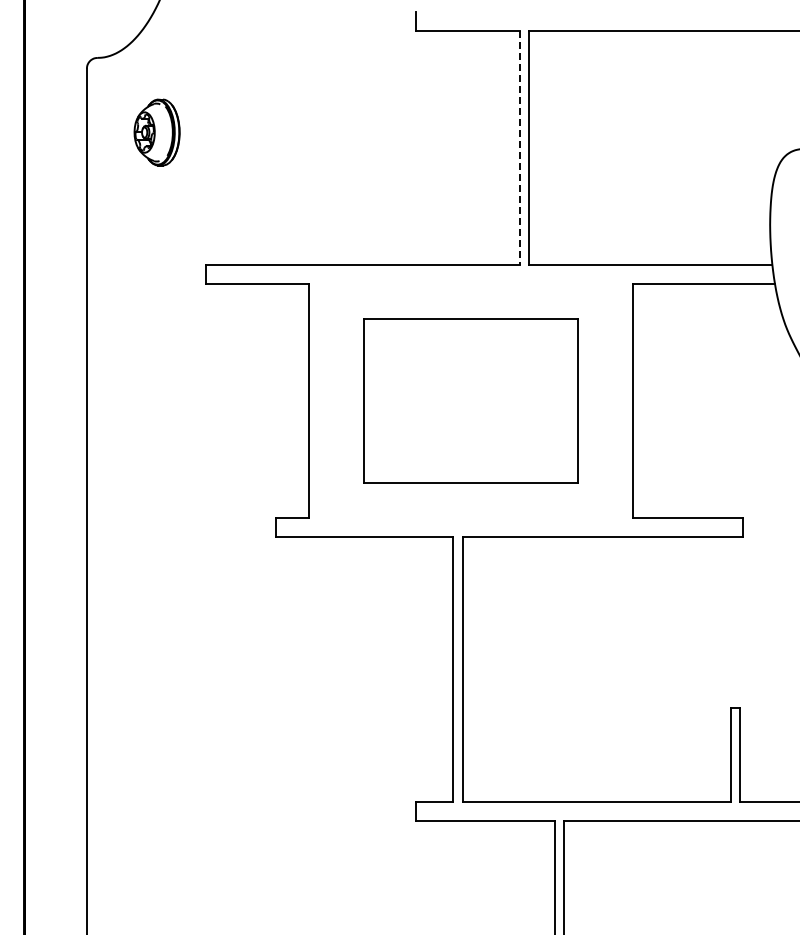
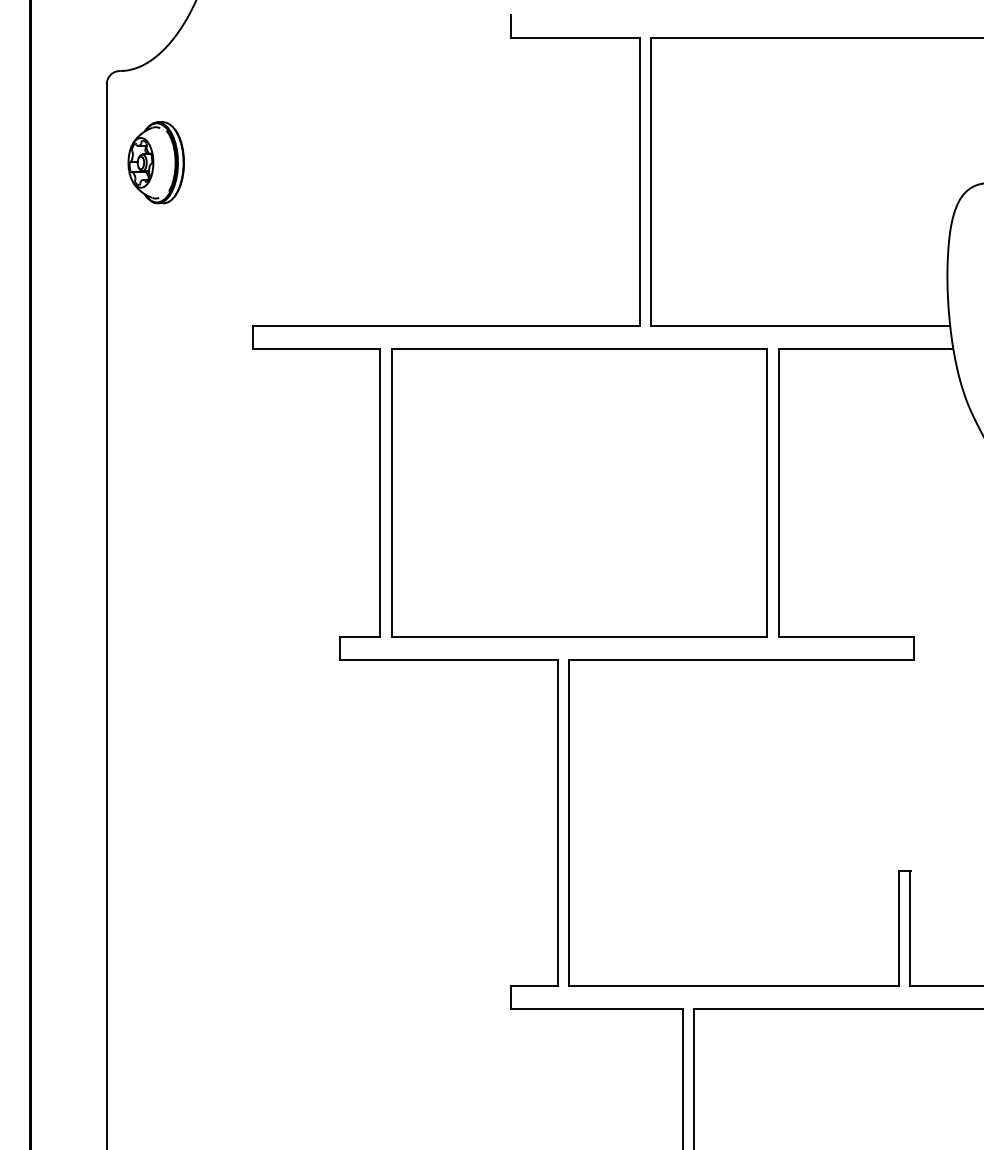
part: (156, 132) -> (155, 162), moved
line: (519, 148) -> (639, 182), dashed -> solid
part: (470, 400) -> (578, 492), size x1.43

